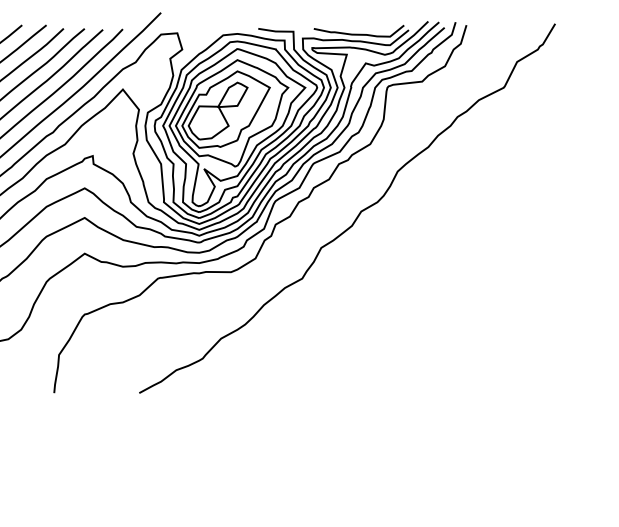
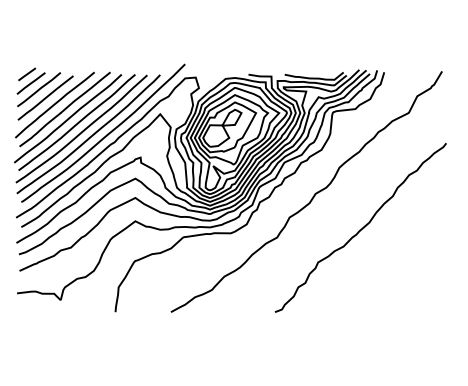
curve: (431, 264) -> (361, 228), added

